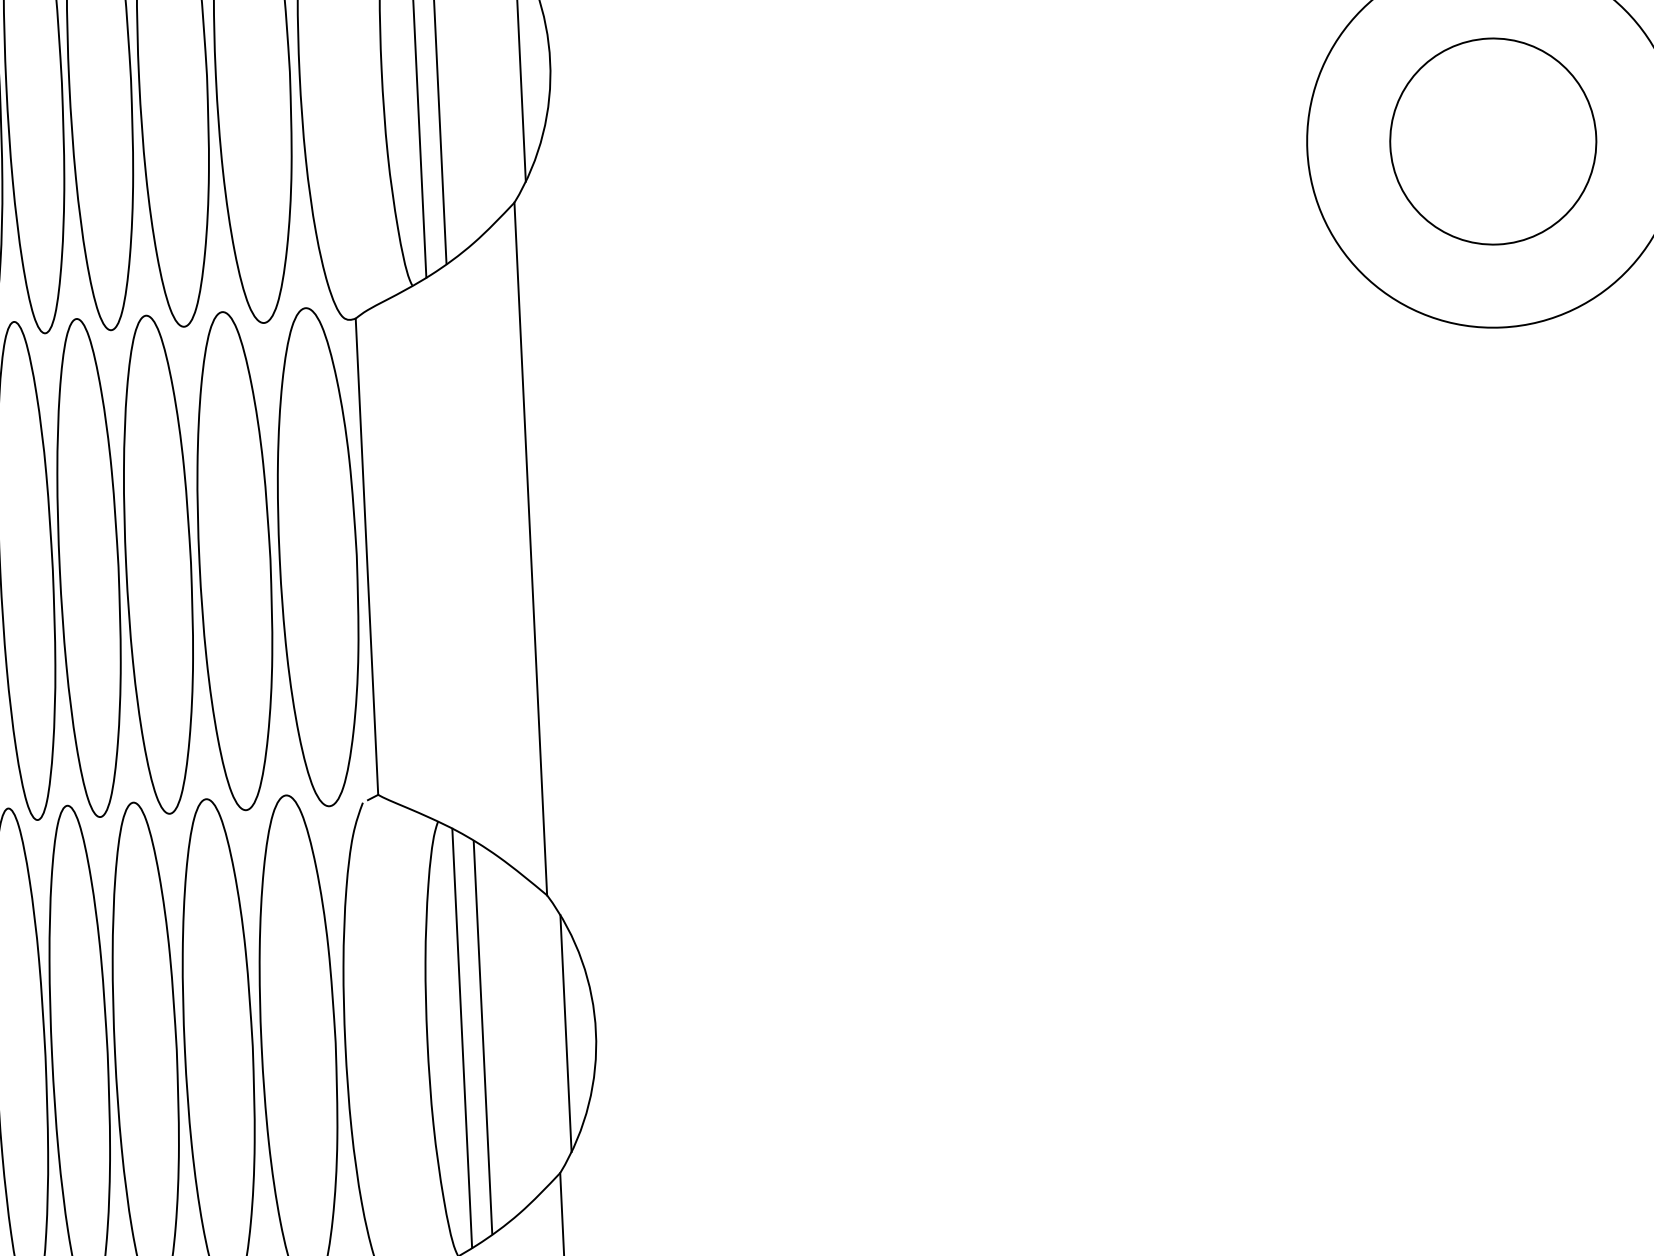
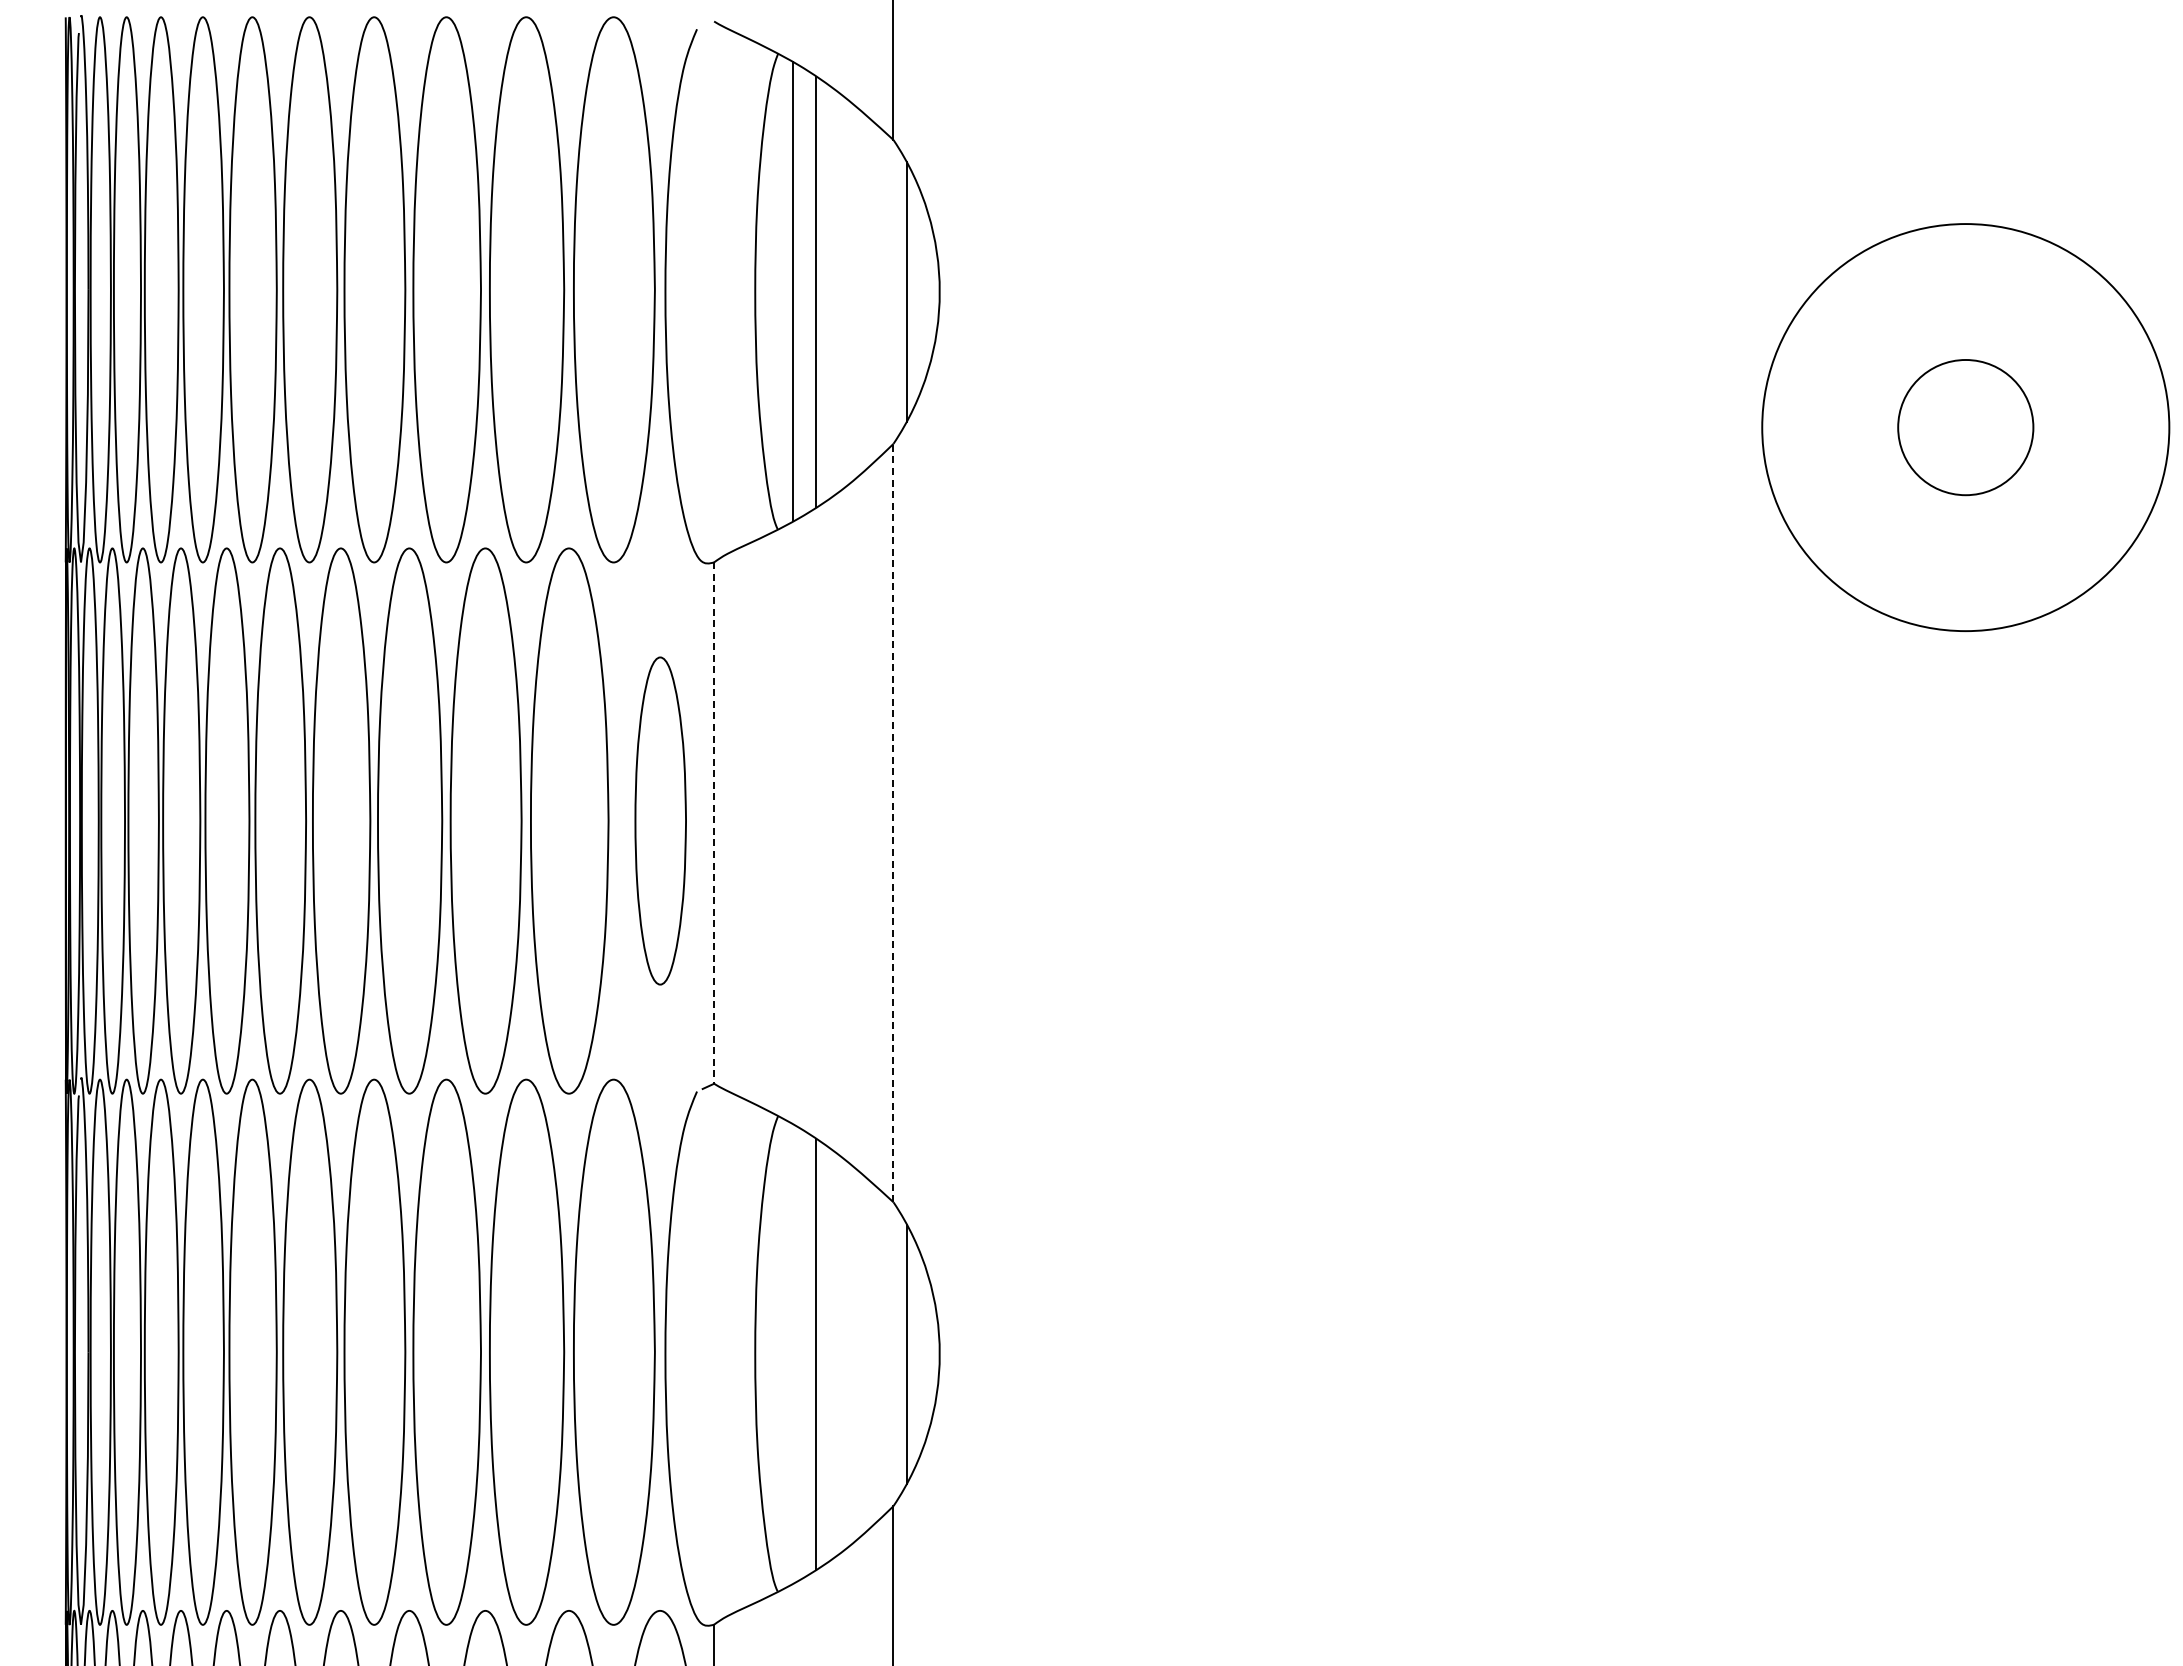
circle: (1493, 141) -> (1965, 427), size x0.6
line: (530, 548) -> (893, 822), solid -> dashed
part: (317, 556) -> (660, 820), size x0.6
line: (367, 557) -> (714, 823), solid -> dashed
line: (462, 1037) -> (793, 1353), removed

